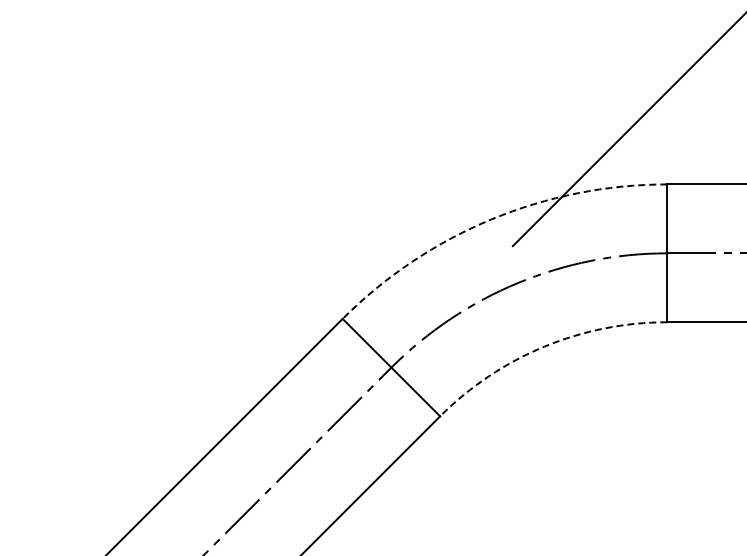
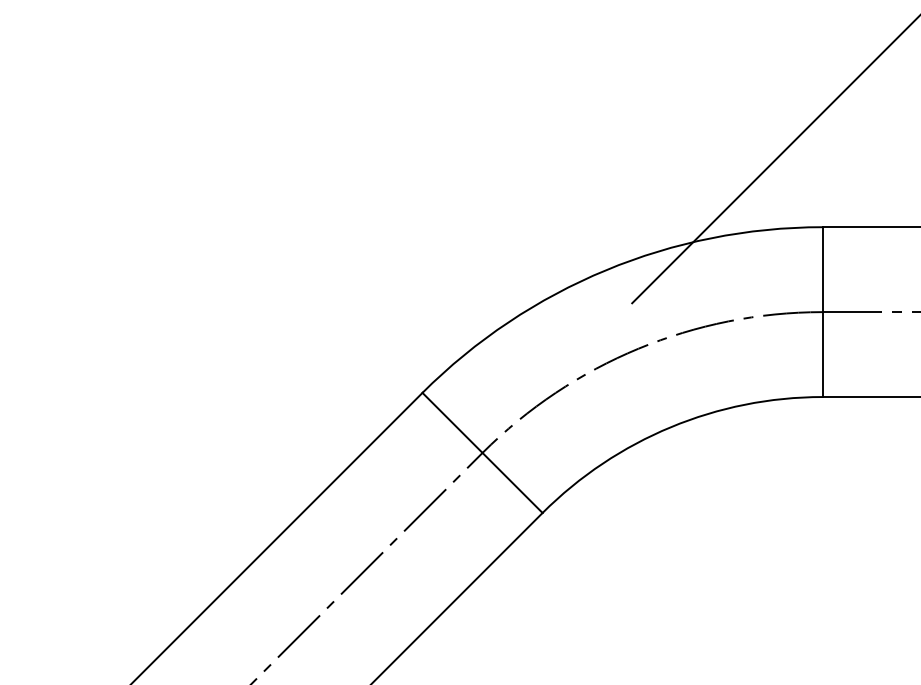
arc: (491, 219) -> (605, 270), dashed -> solid
arc: (544, 346) -> (671, 426), dashed -> solid

